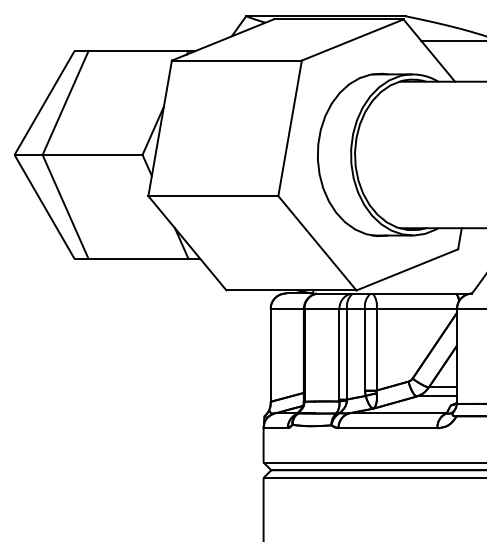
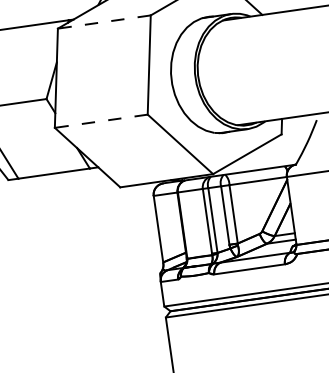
line: (236, 60) -> (104, 22), solid -> dashed
line: (213, 196) -> (101, 121), solid -> dashed

